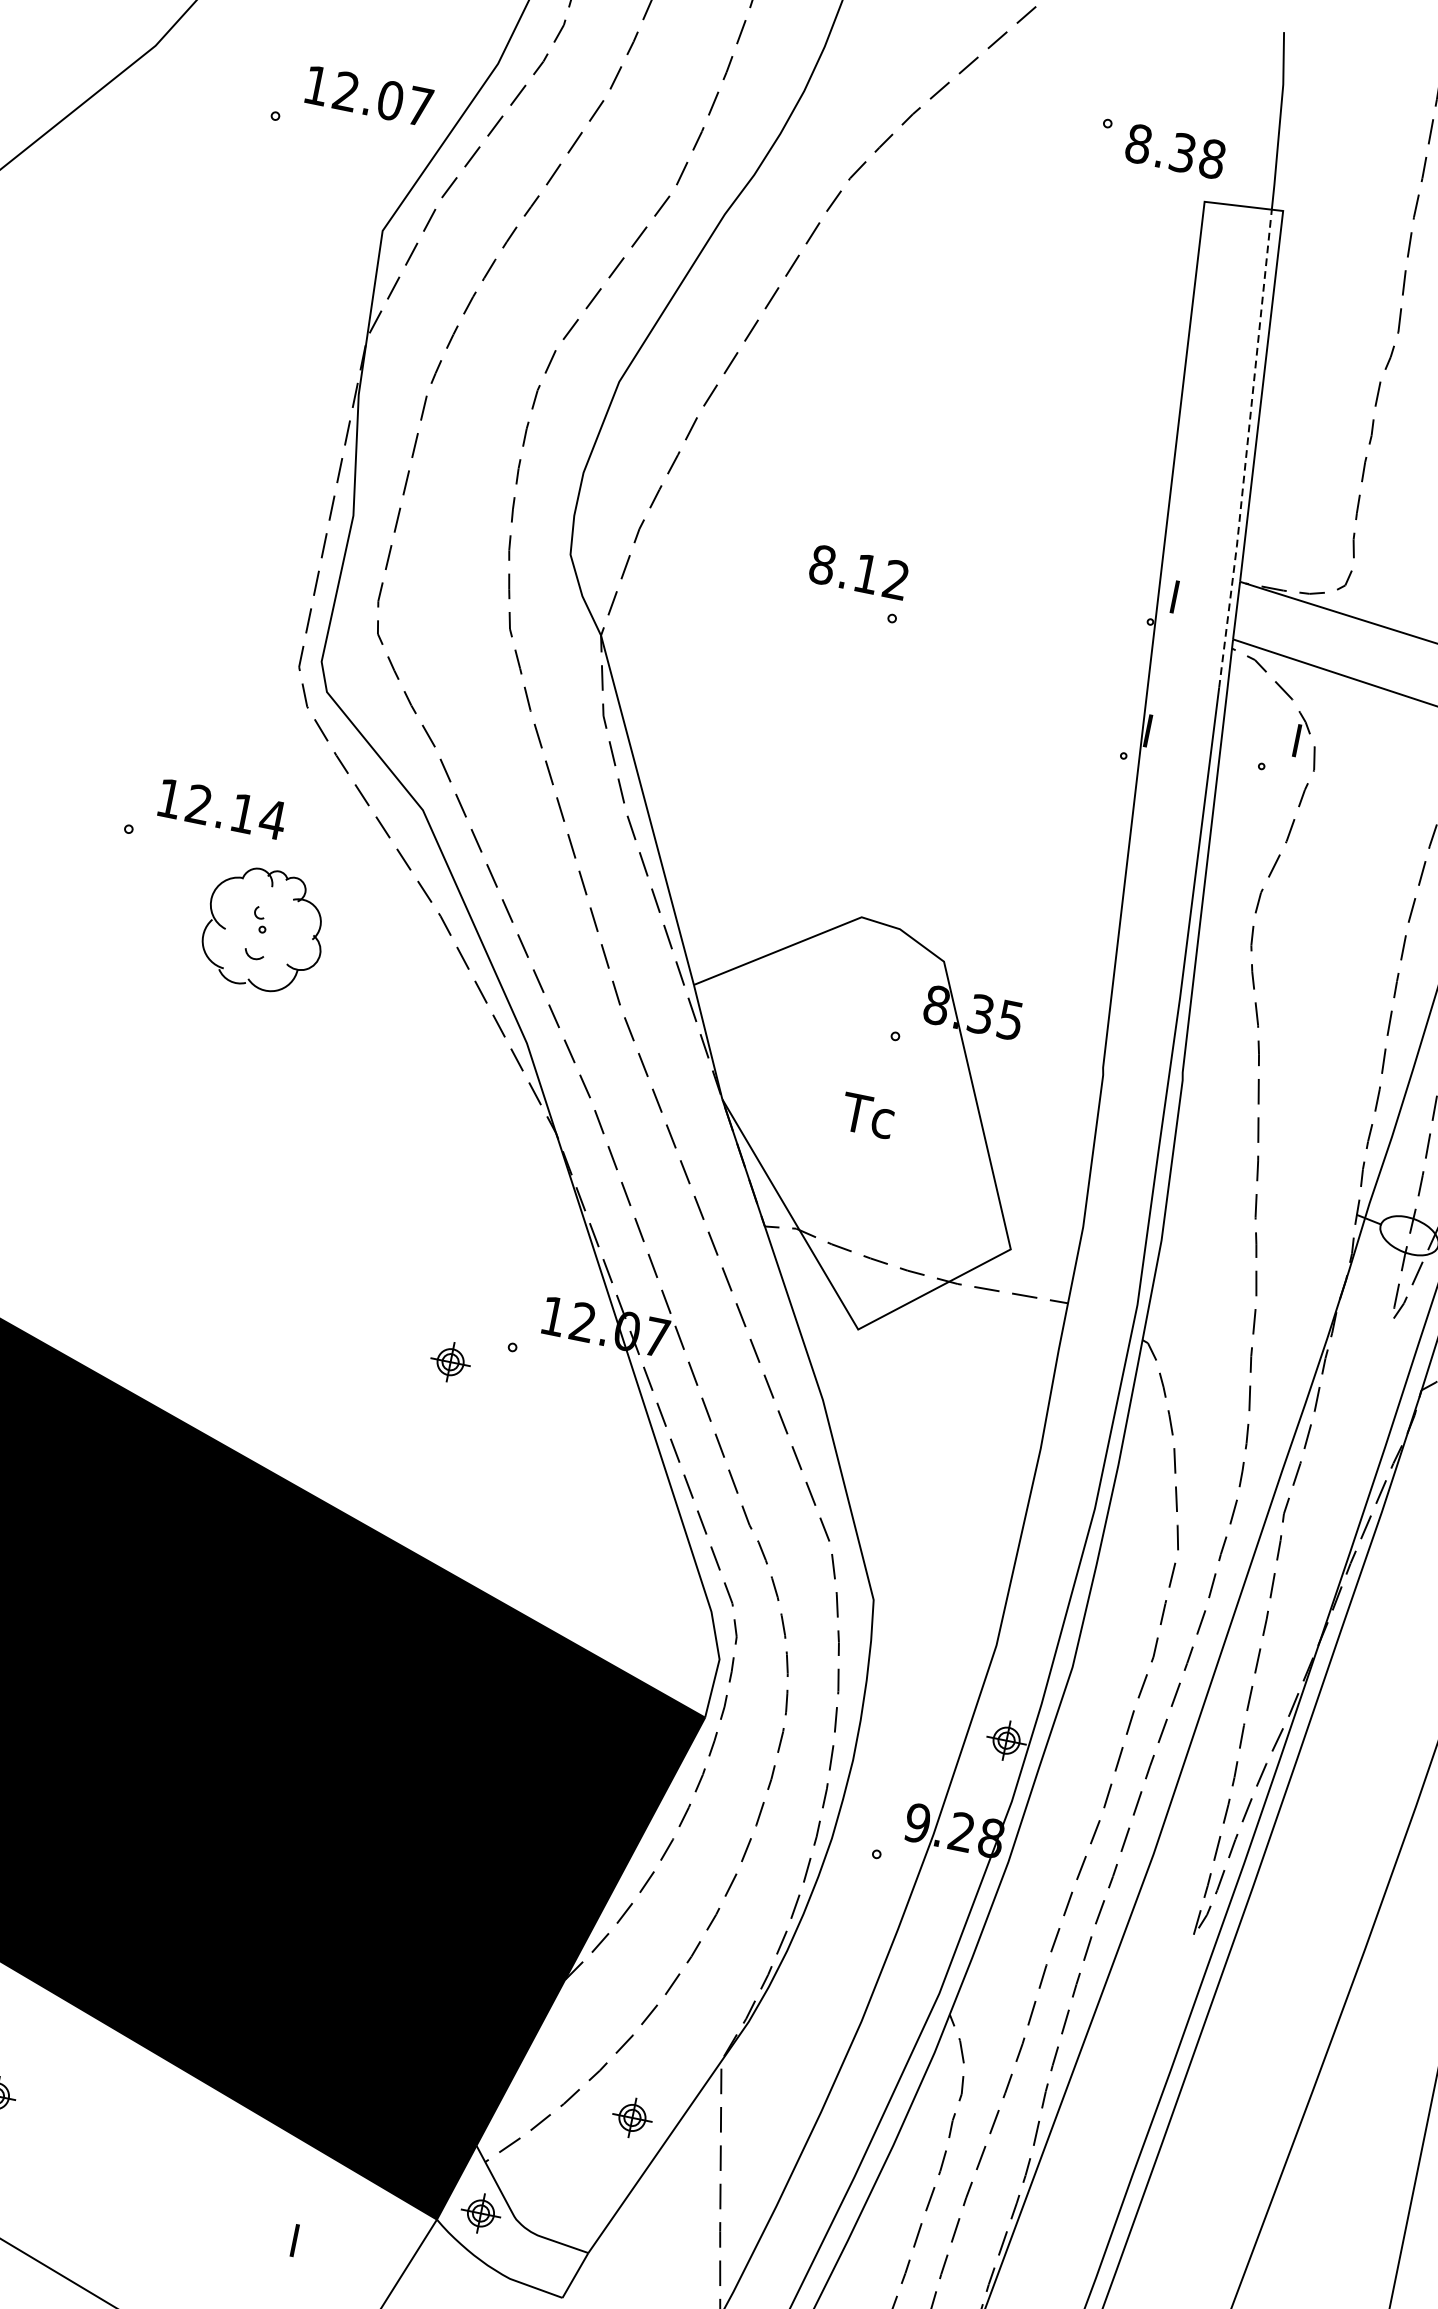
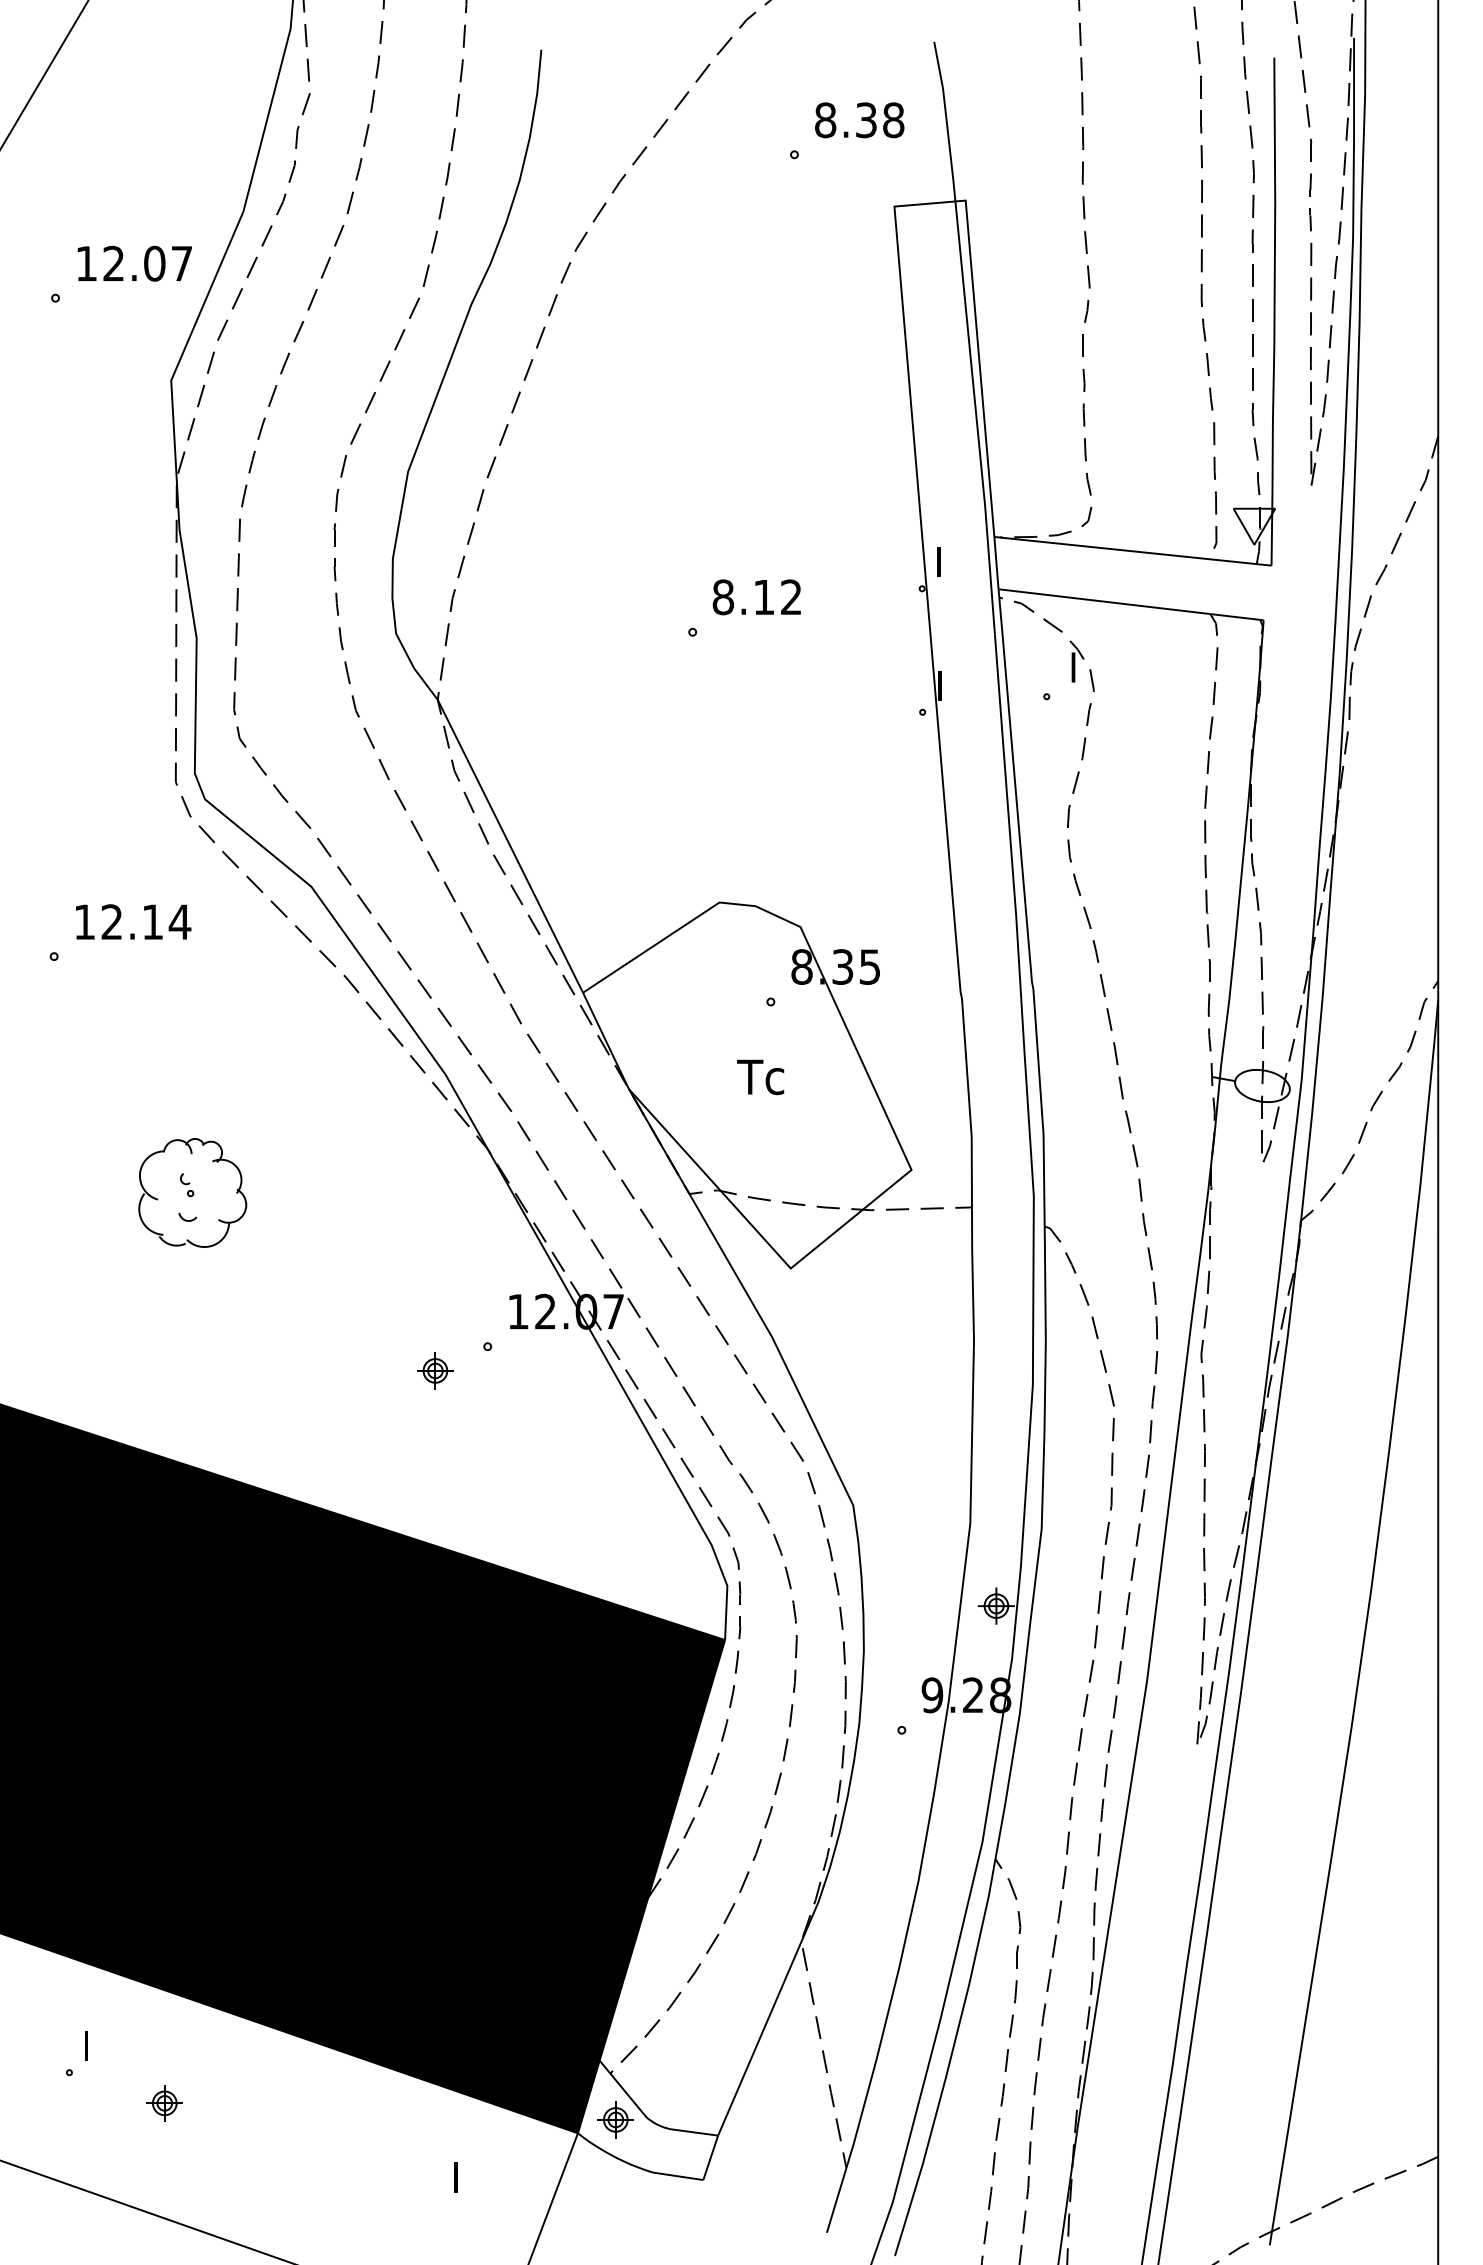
text: (1175, 151) -> (859, 120), moved
line: (1246, 449) -> (976, 418), dashed -> solid
text: (858, 572) -> (756, 597), moved
part: (264, 928) -> (192, 1192), moved
part: (632, 2117) -> (732, 2007), removed

